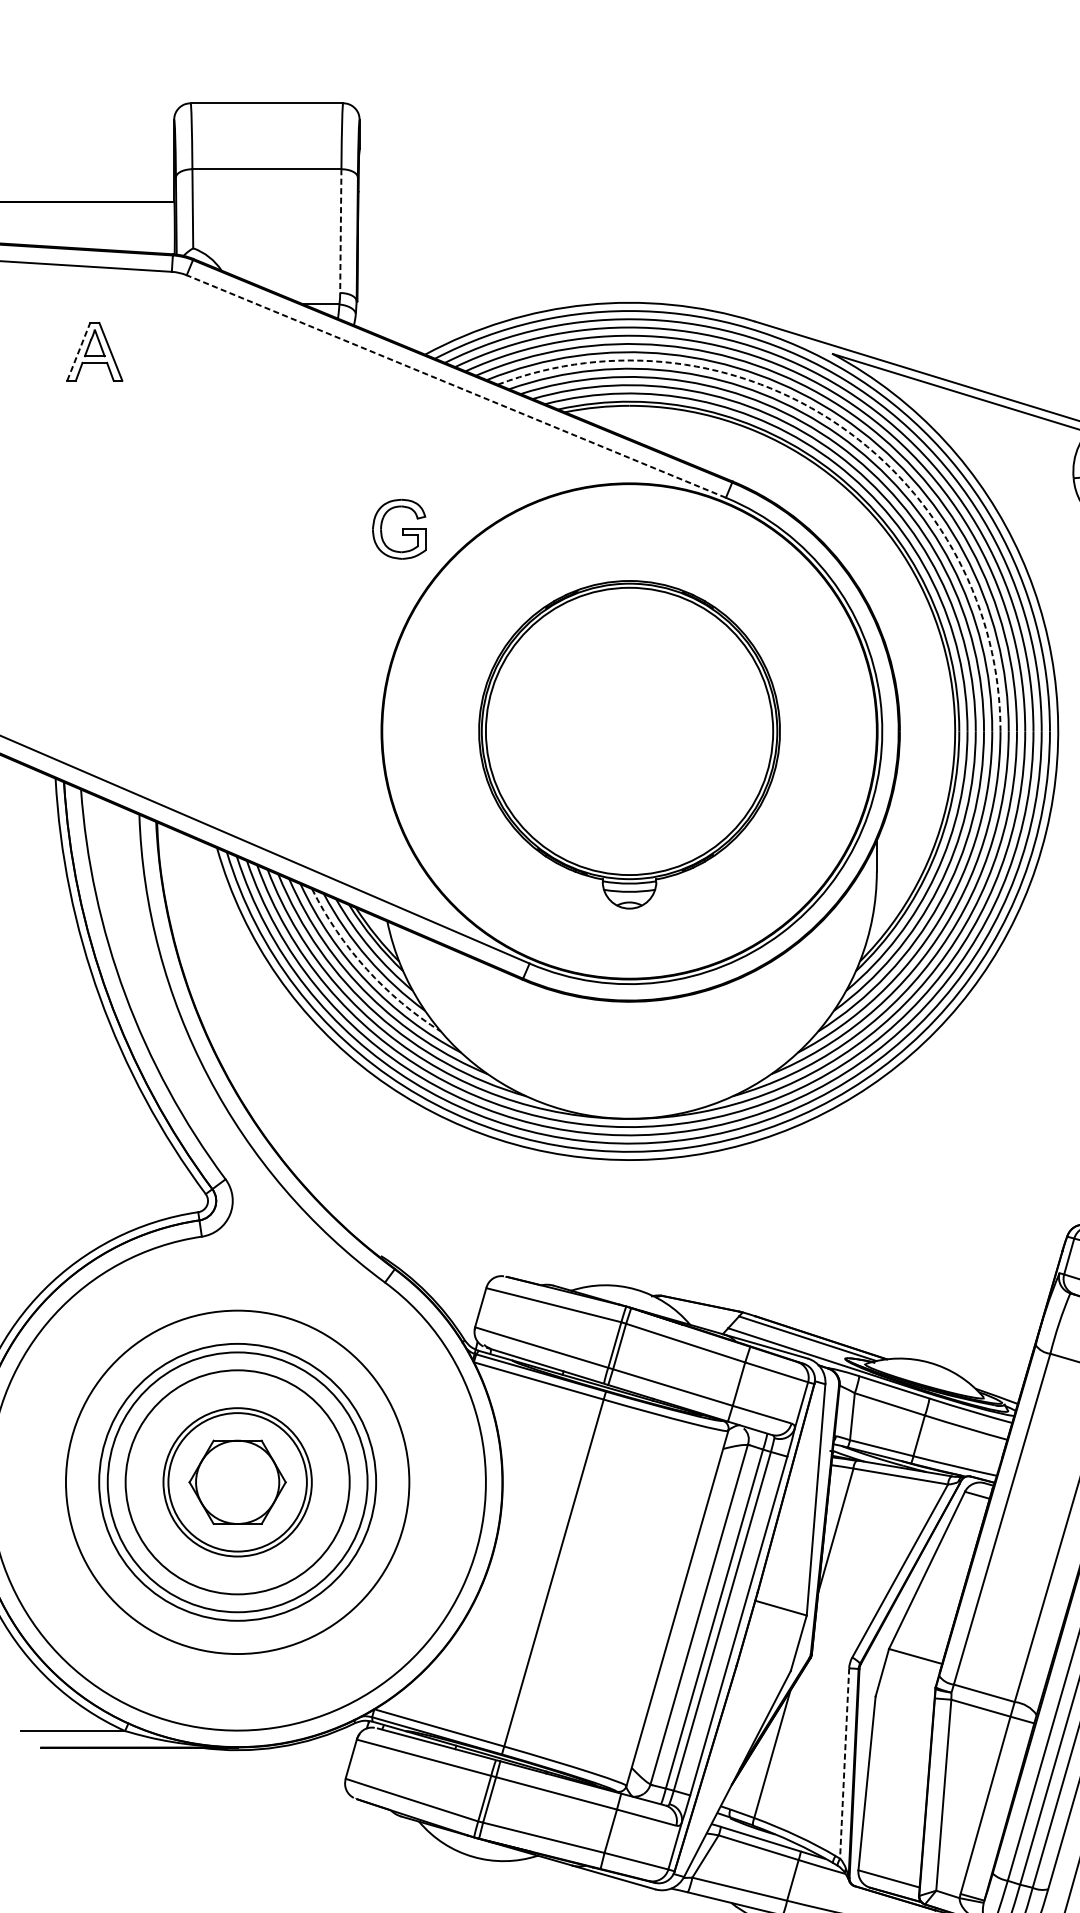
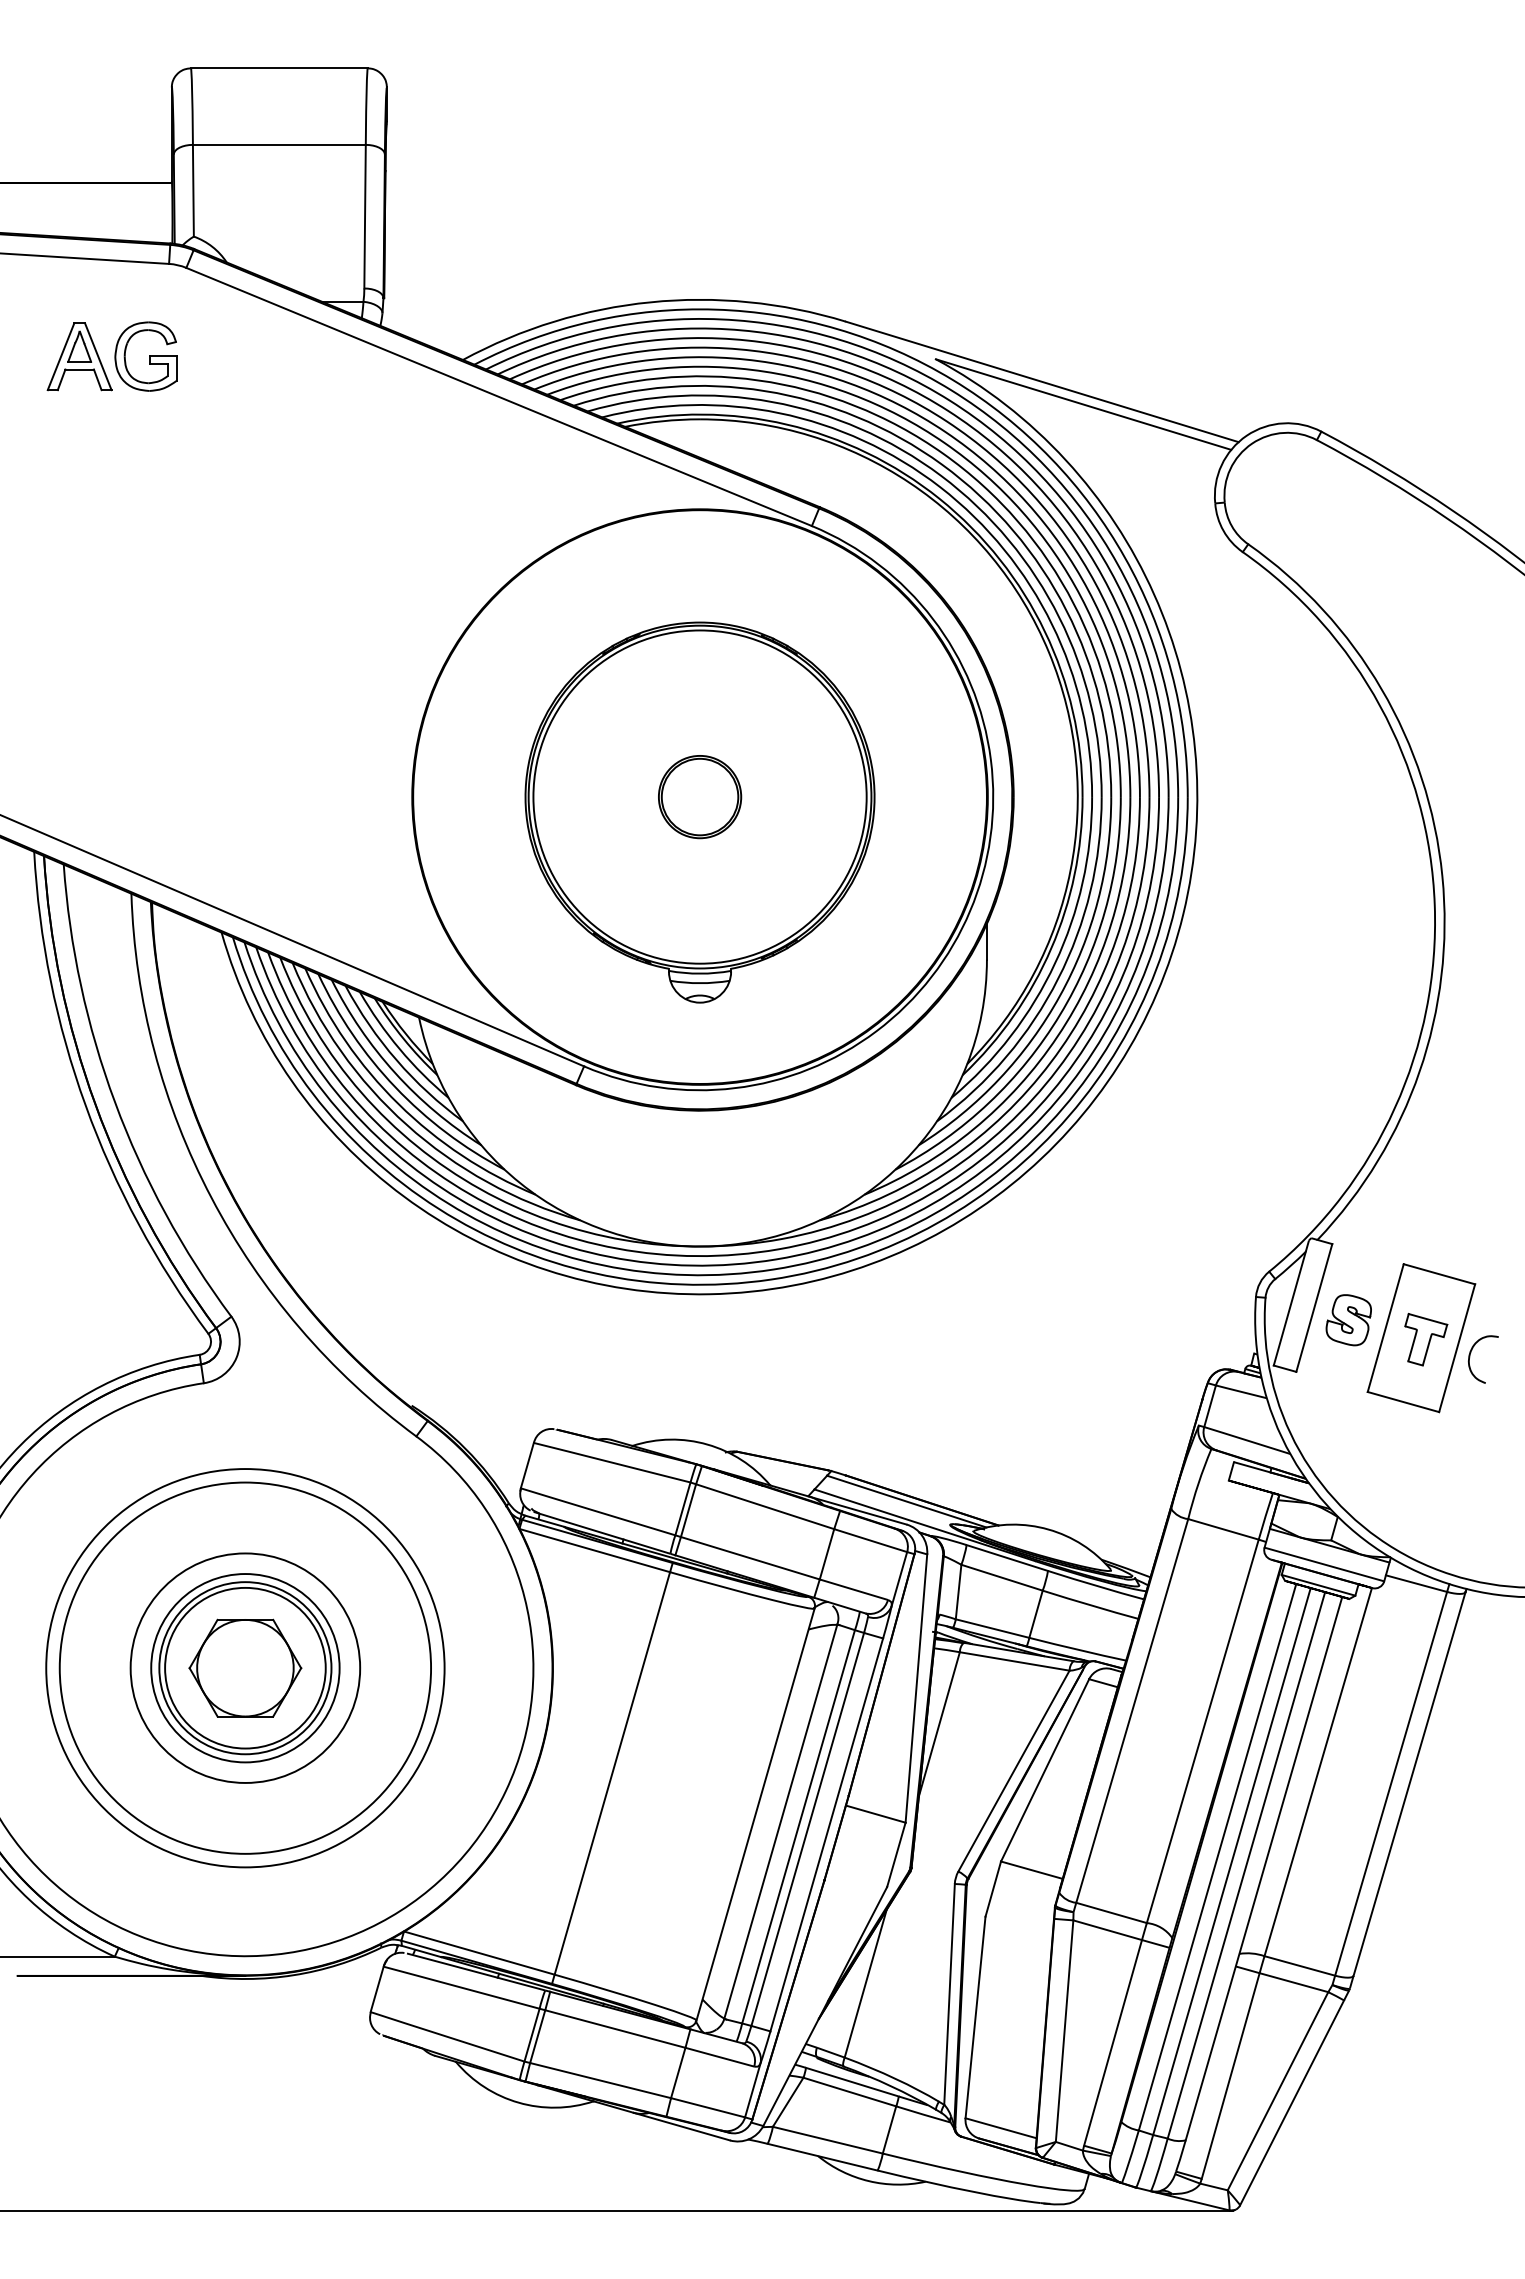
line: (341, 230) -> (365, 216), dashed -> solid
line: (79, 351) -> (61, 356), dashed -> solid
line: (455, 386) -> (498, 396), dashed -> solid
arc: (840, 425) -> (944, 442), dashed -> solid
part: (398, 529) -> (145, 356), moved
part: (629, 731) -> (700, 797), added
arc: (367, 968) -> (395, 1072), dashed -> solid
circle: (237, 1481) -> (245, 1667), size x0.71
circle: (237, 1481) -> (245, 1667), size x1.43
circle: (237, 1482) -> (245, 1668), size x0.62
line: (844, 1763) -> (949, 1994), dashed -> solid

